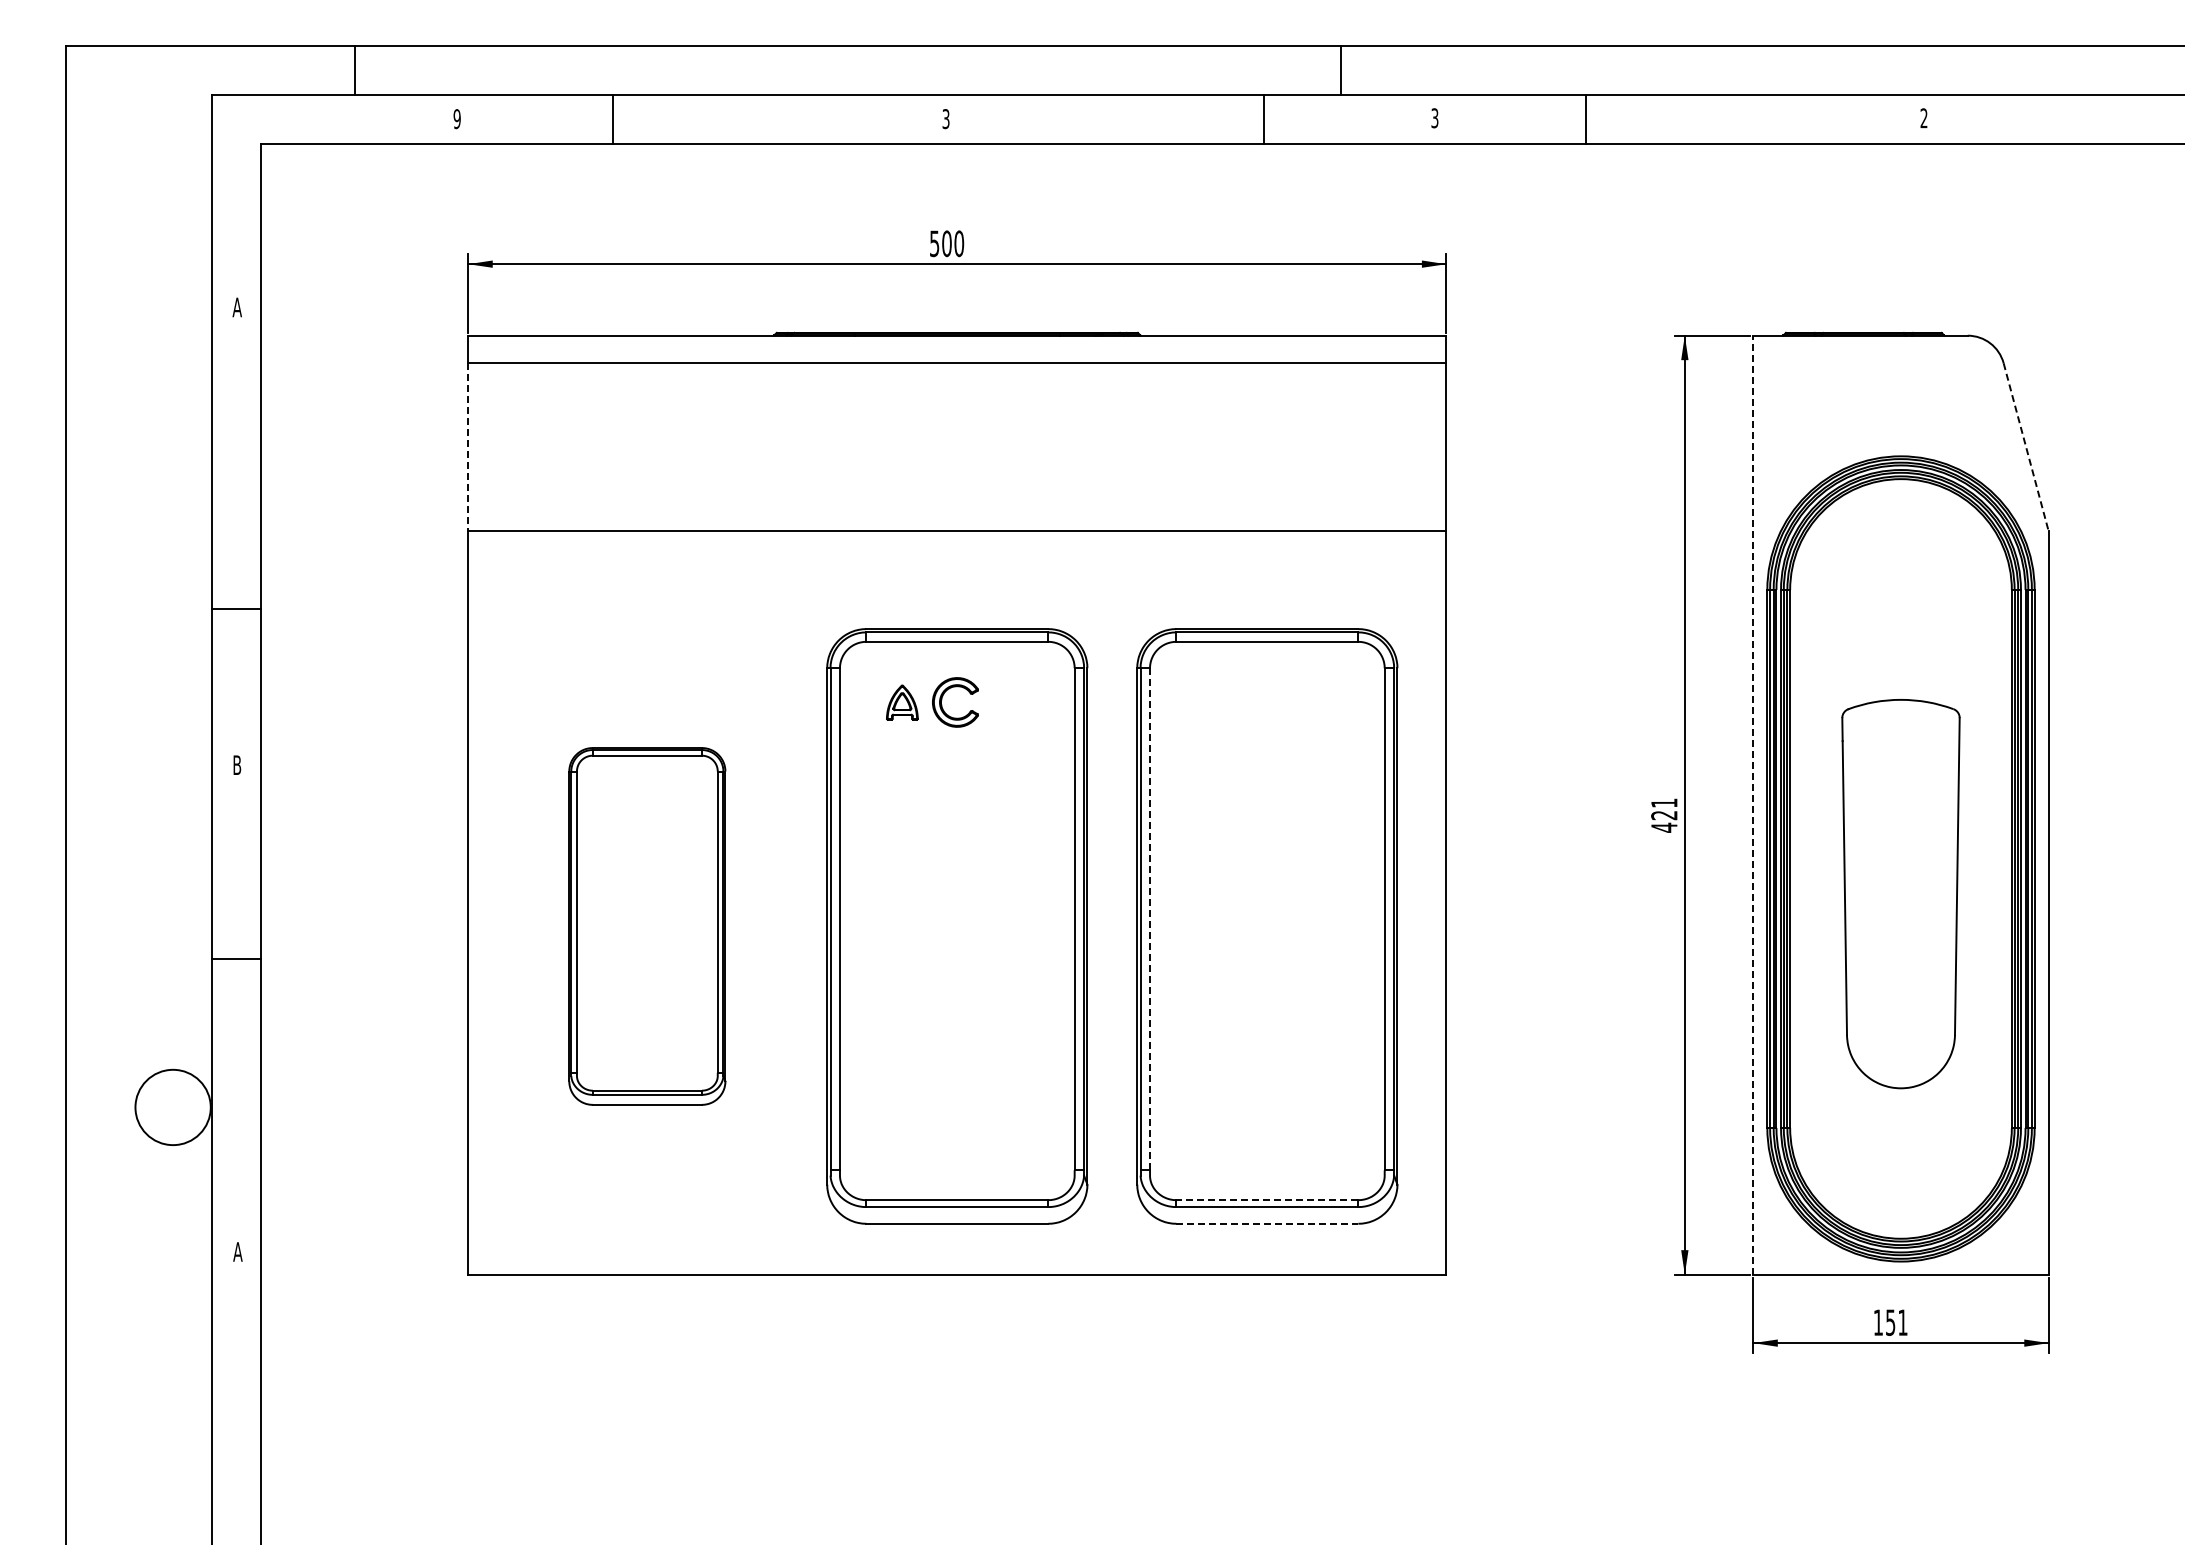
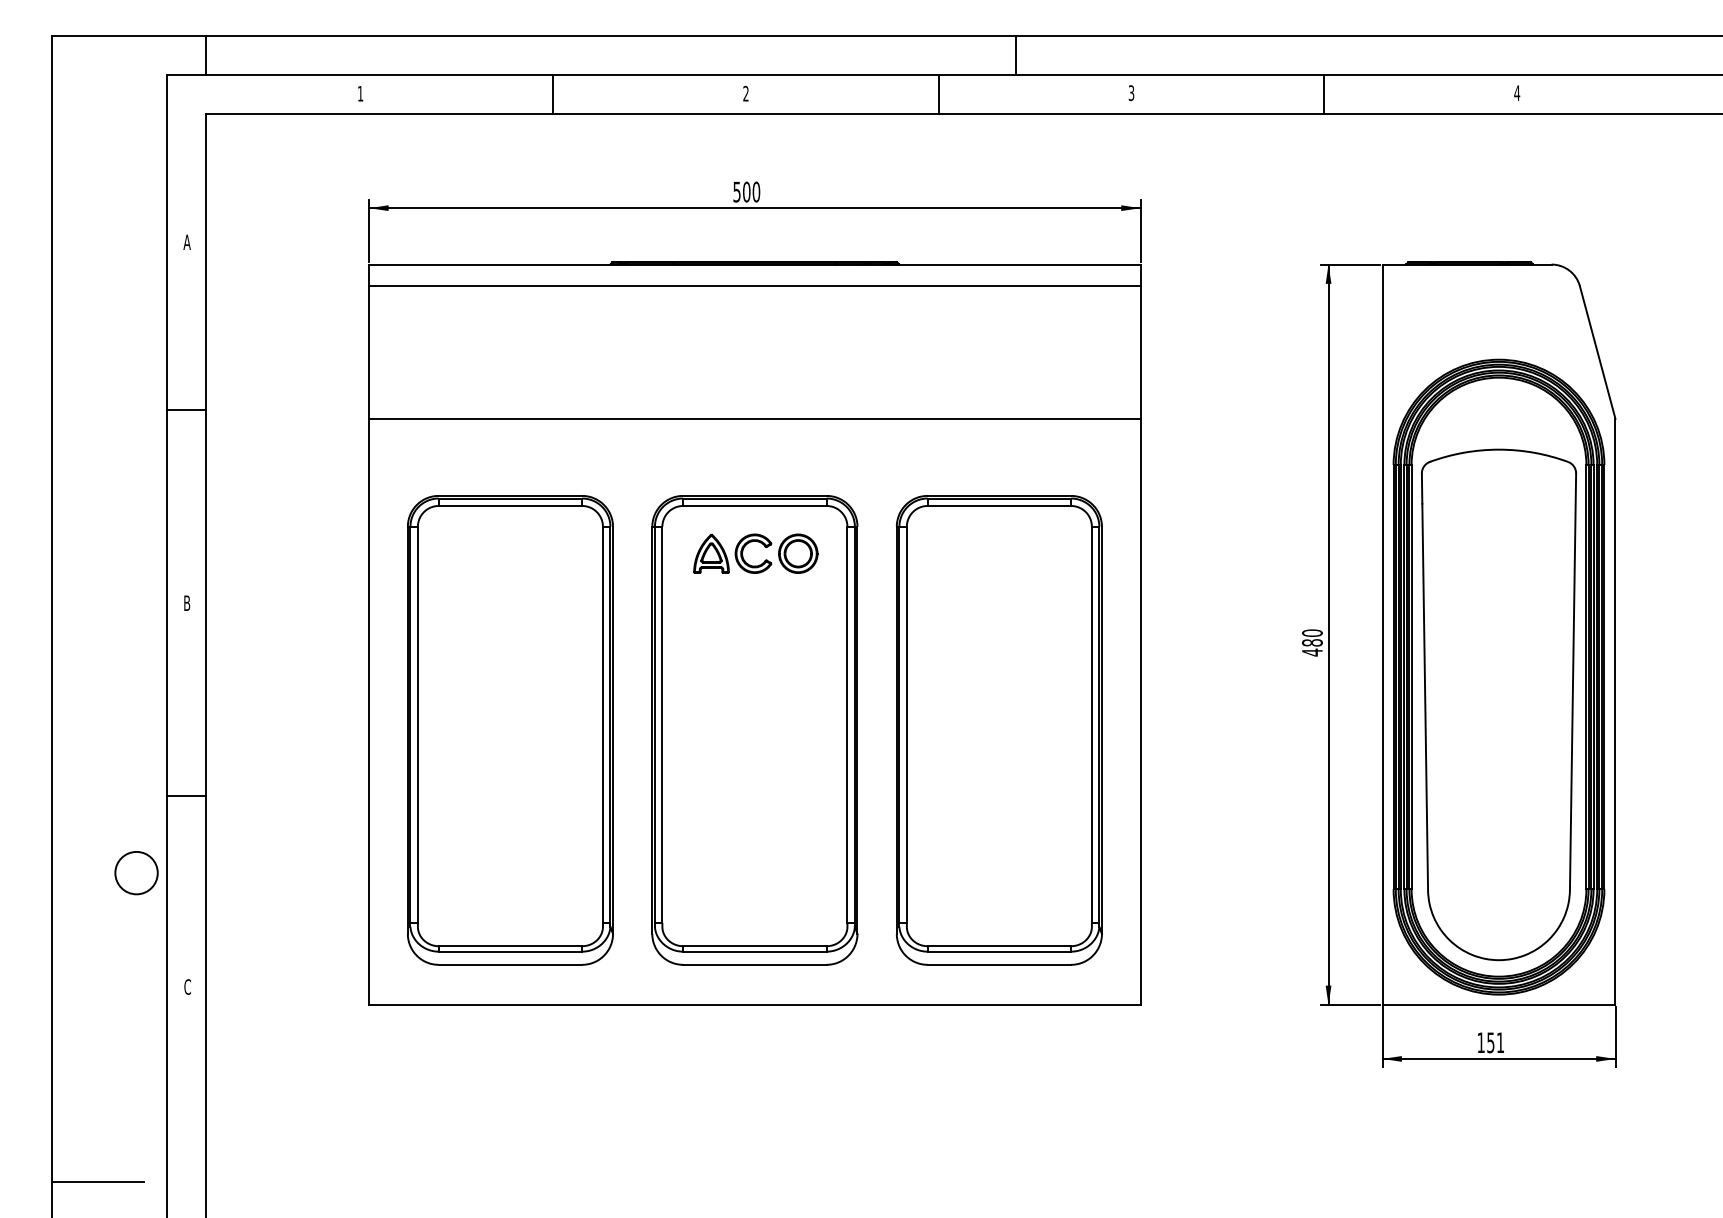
line: (355, 70) -> (206, 55), moved
line: (1341, 70) -> (1016, 55), moved
text: (1923, 118) -> (1516, 93), 2 -> 4
text: (456, 119) -> (360, 94), 9 -> 1
line: (613, 119) -> (553, 94), moved
text: (945, 119) -> (745, 94), 3 -> 2
line: (1264, 119) -> (938, 94), moved
line: (1586, 119) -> (1324, 94), moved
line: (468, 447) -> (369, 352), dashed -> solid
line: (2026, 447) -> (1597, 352), dashed -> solid
line: (236, 608) -> (186, 410), moved
part: (902, 702) -> (711, 553), size x1.43
part: (1012, 702) -> (798, 553), added
line: (1753, 804) -> (1382, 634), dashed -> solid
text: (1664, 809) -> (1312, 638), 421 -> 480
part: (1900, 893) -> (1498, 704), size x1.67
line: (1150, 918) -> (907, 724), dashed -> solid
part: (647, 926) -> (510, 730), size x1.67
line: (236, 958) -> (186, 795), moved
circle: (173, 1107) -> (136, 873), size x0.71
line: (1267, 1200) -> (999, 946), dashed -> solid
line: (1267, 1223) -> (999, 964), dashed -> solid
text: (237, 1251) -> (187, 986), A -> C
line: (123, 1498) -> (97, 1181), added

